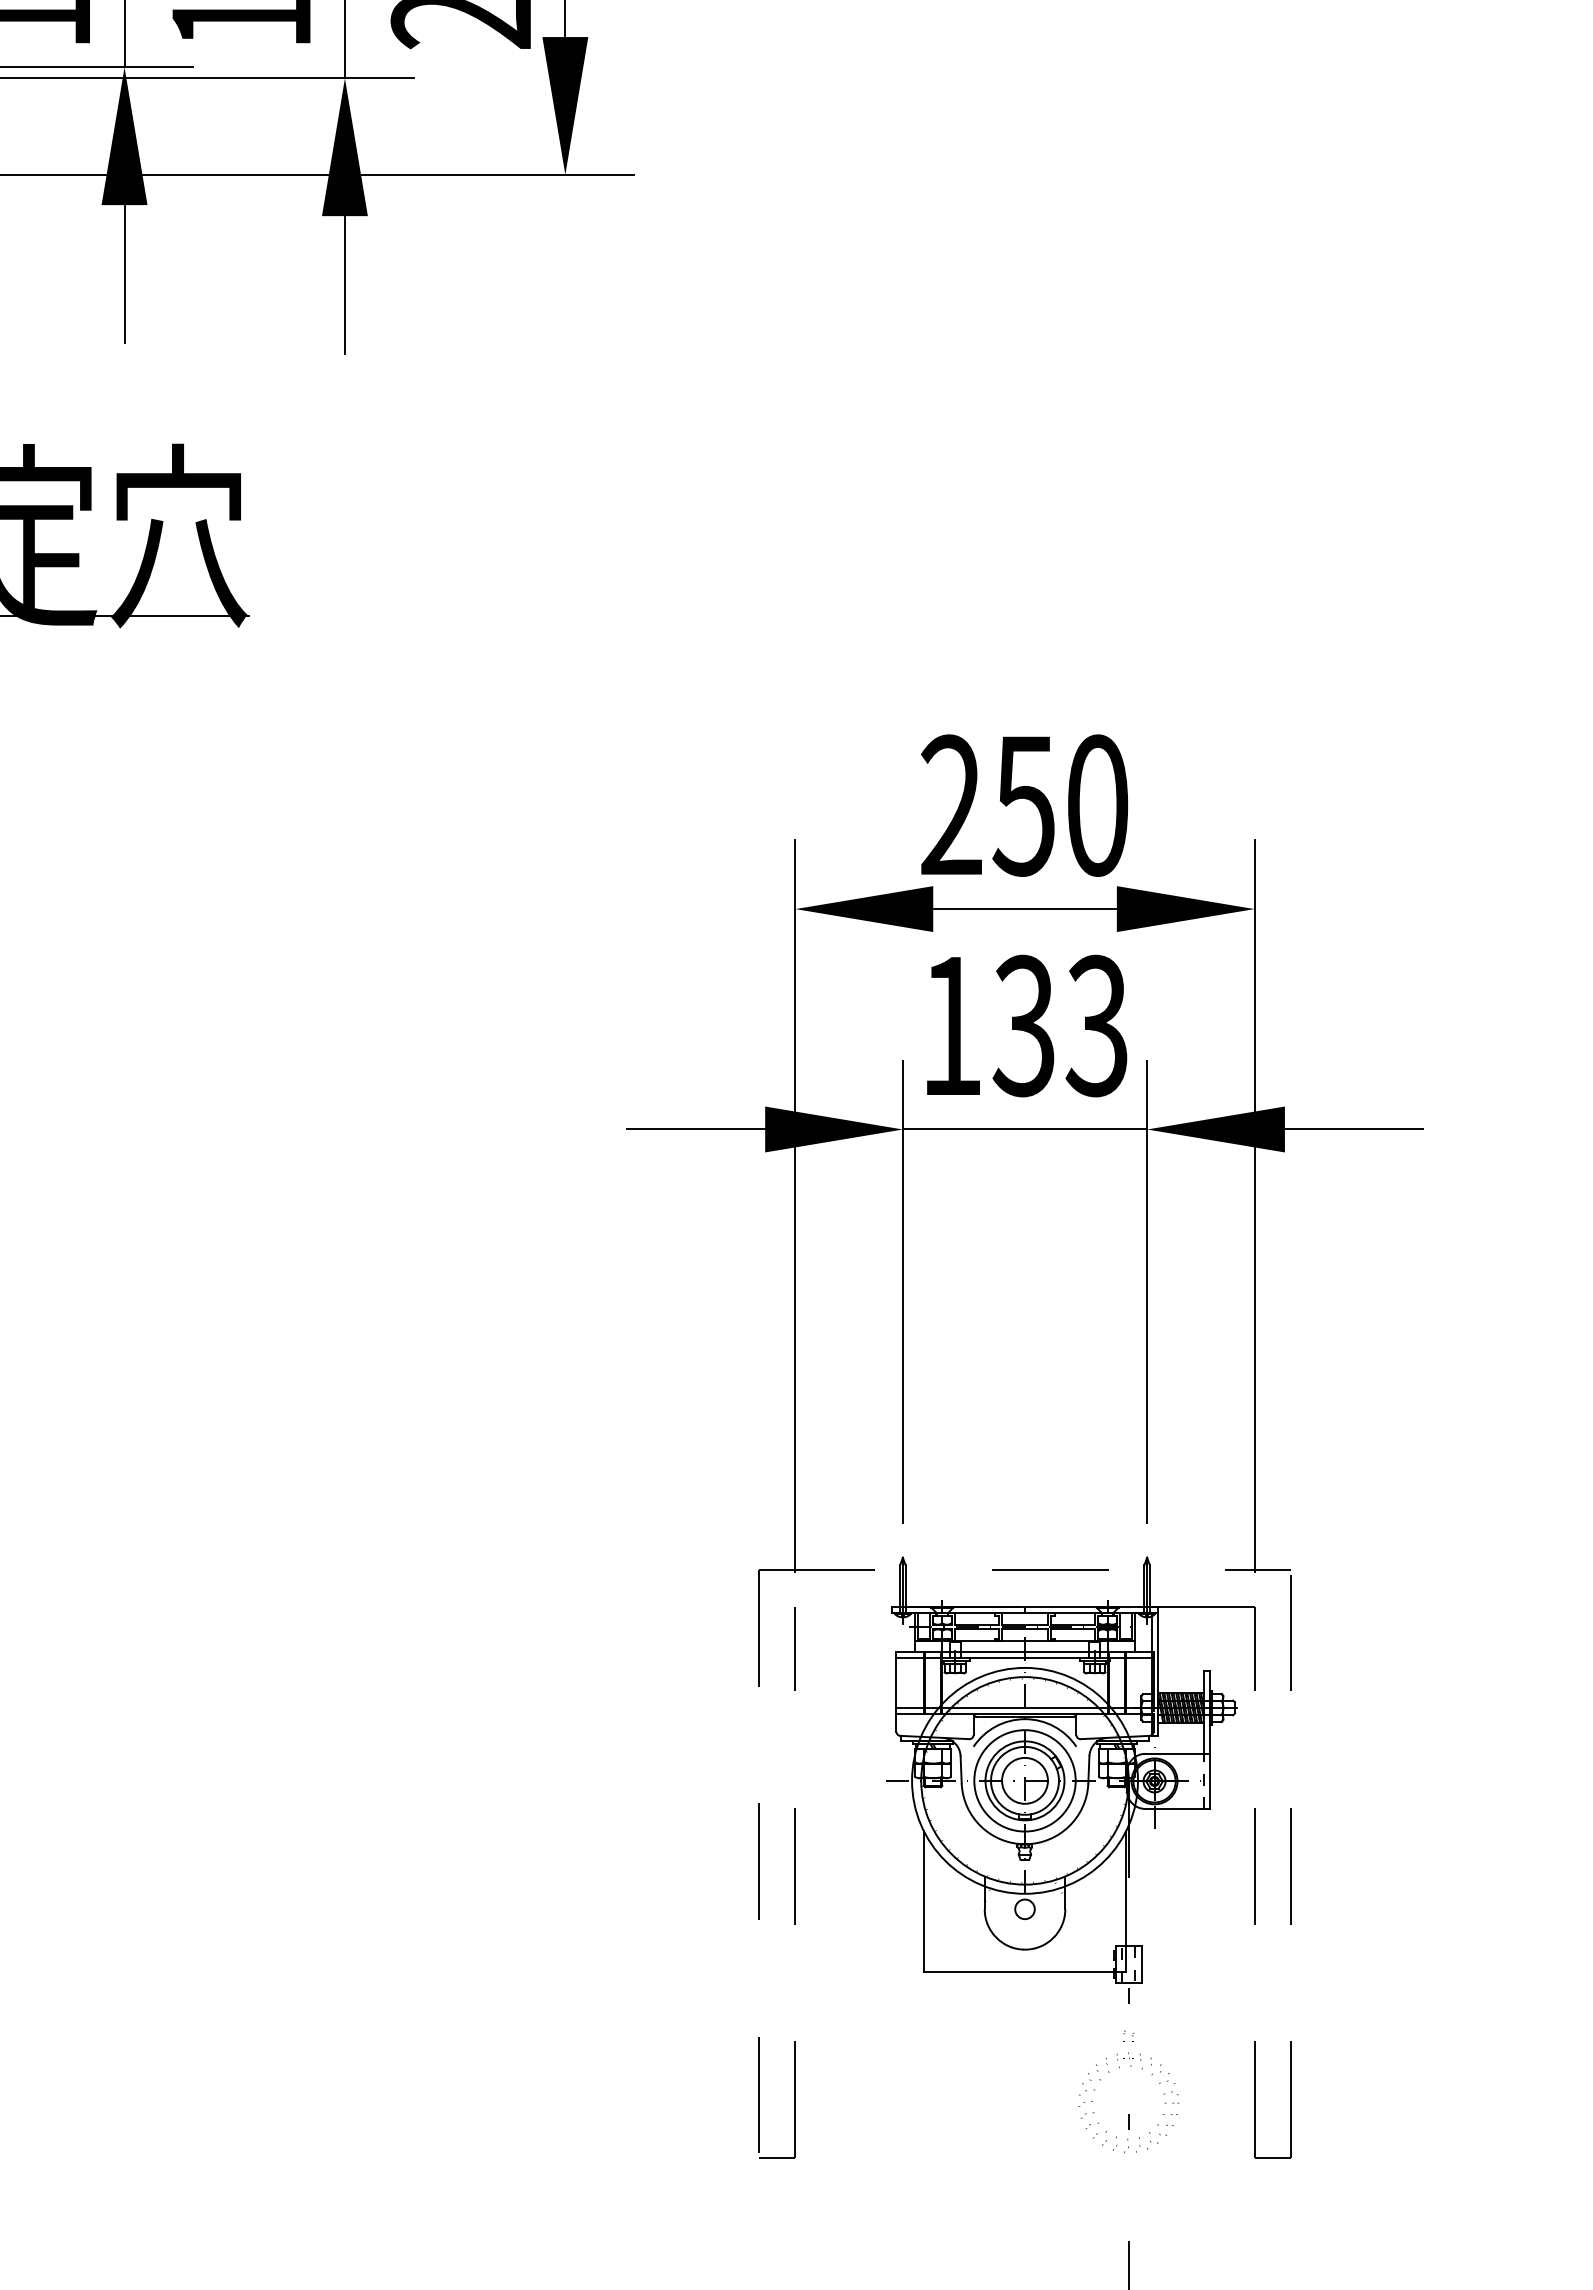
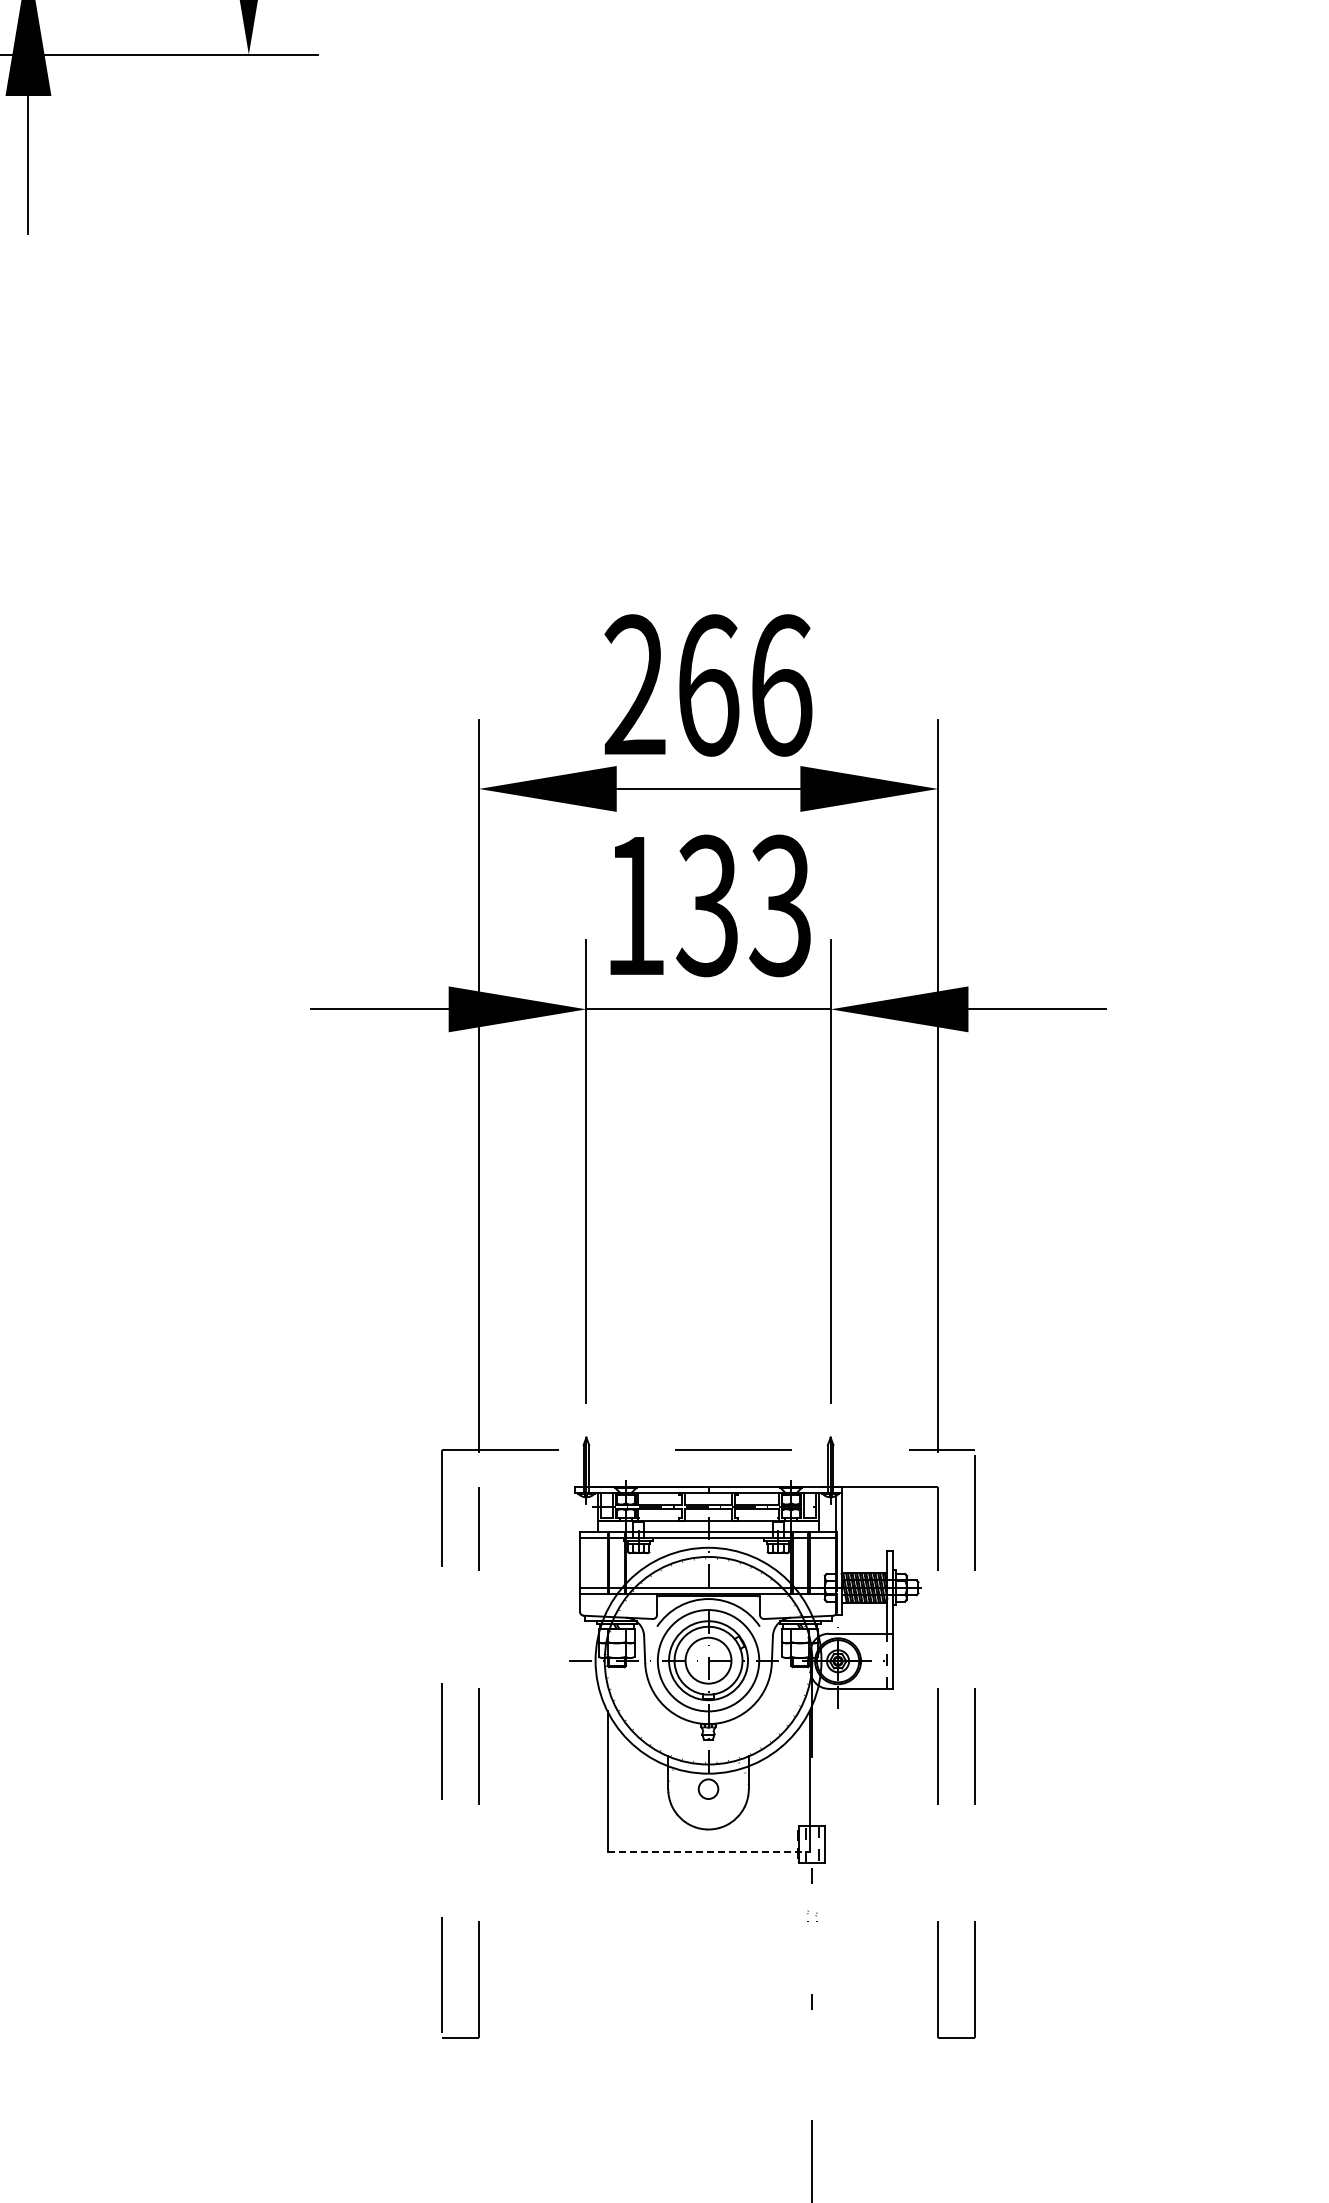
text: (1060, 805) -> (744, 685), 250 -> 266
line: (1025, 1971) -> (709, 1851), solid -> dashed
part: (1095, 2090) -> (779, 1970), removed

